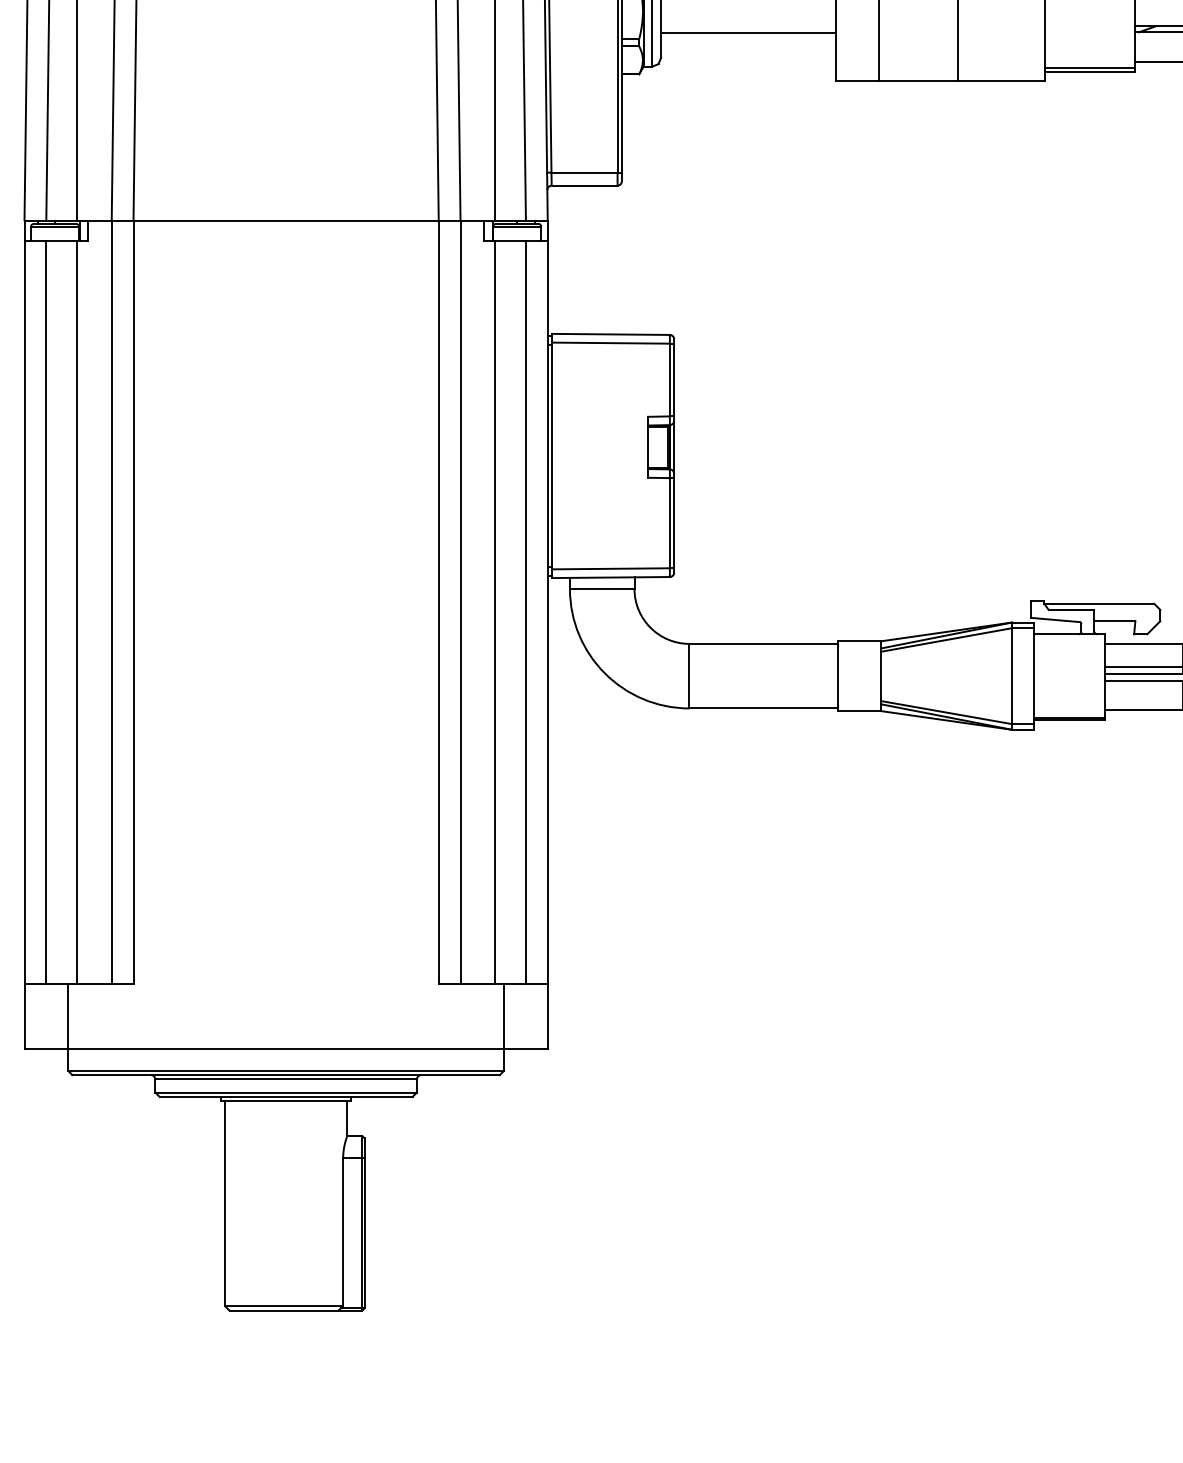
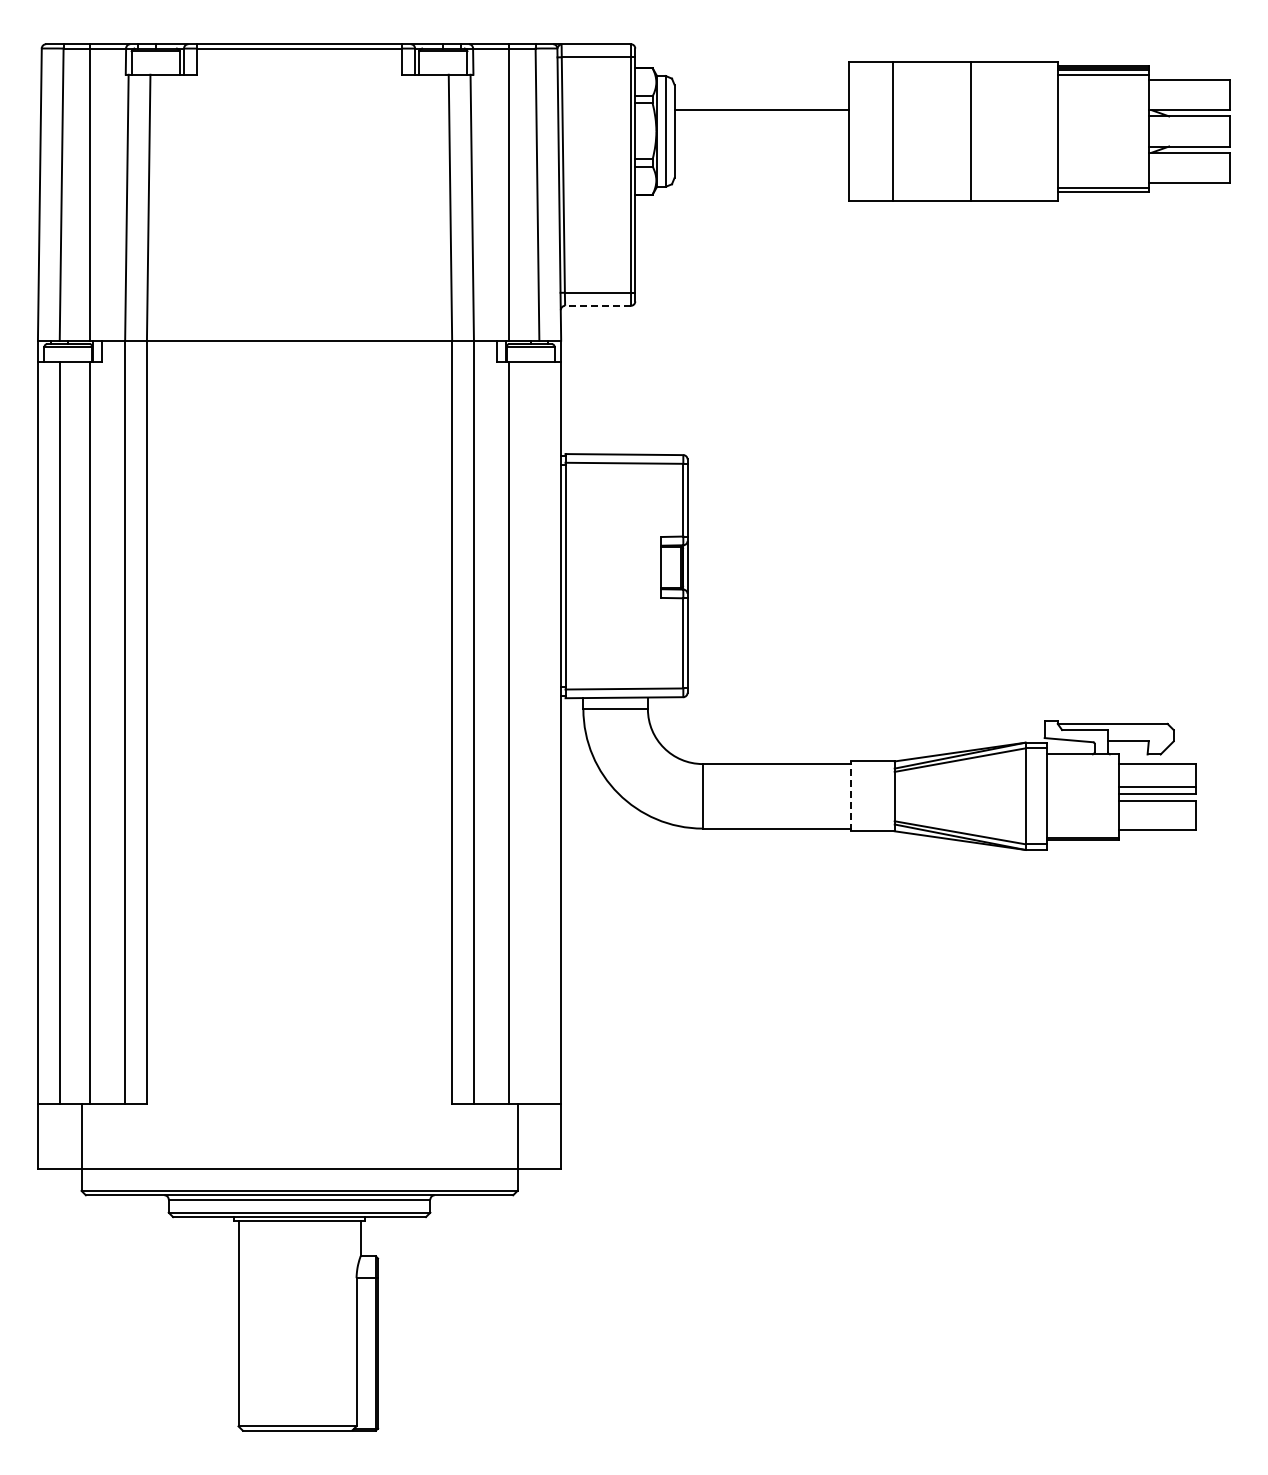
line: (748, 33) -> (761, 153), removed
line: (585, 185) -> (598, 305), solid -> dashed
line: (526, 612) -> (539, 732), removed
line: (838, 676) -> (851, 796), solid -> dashed

